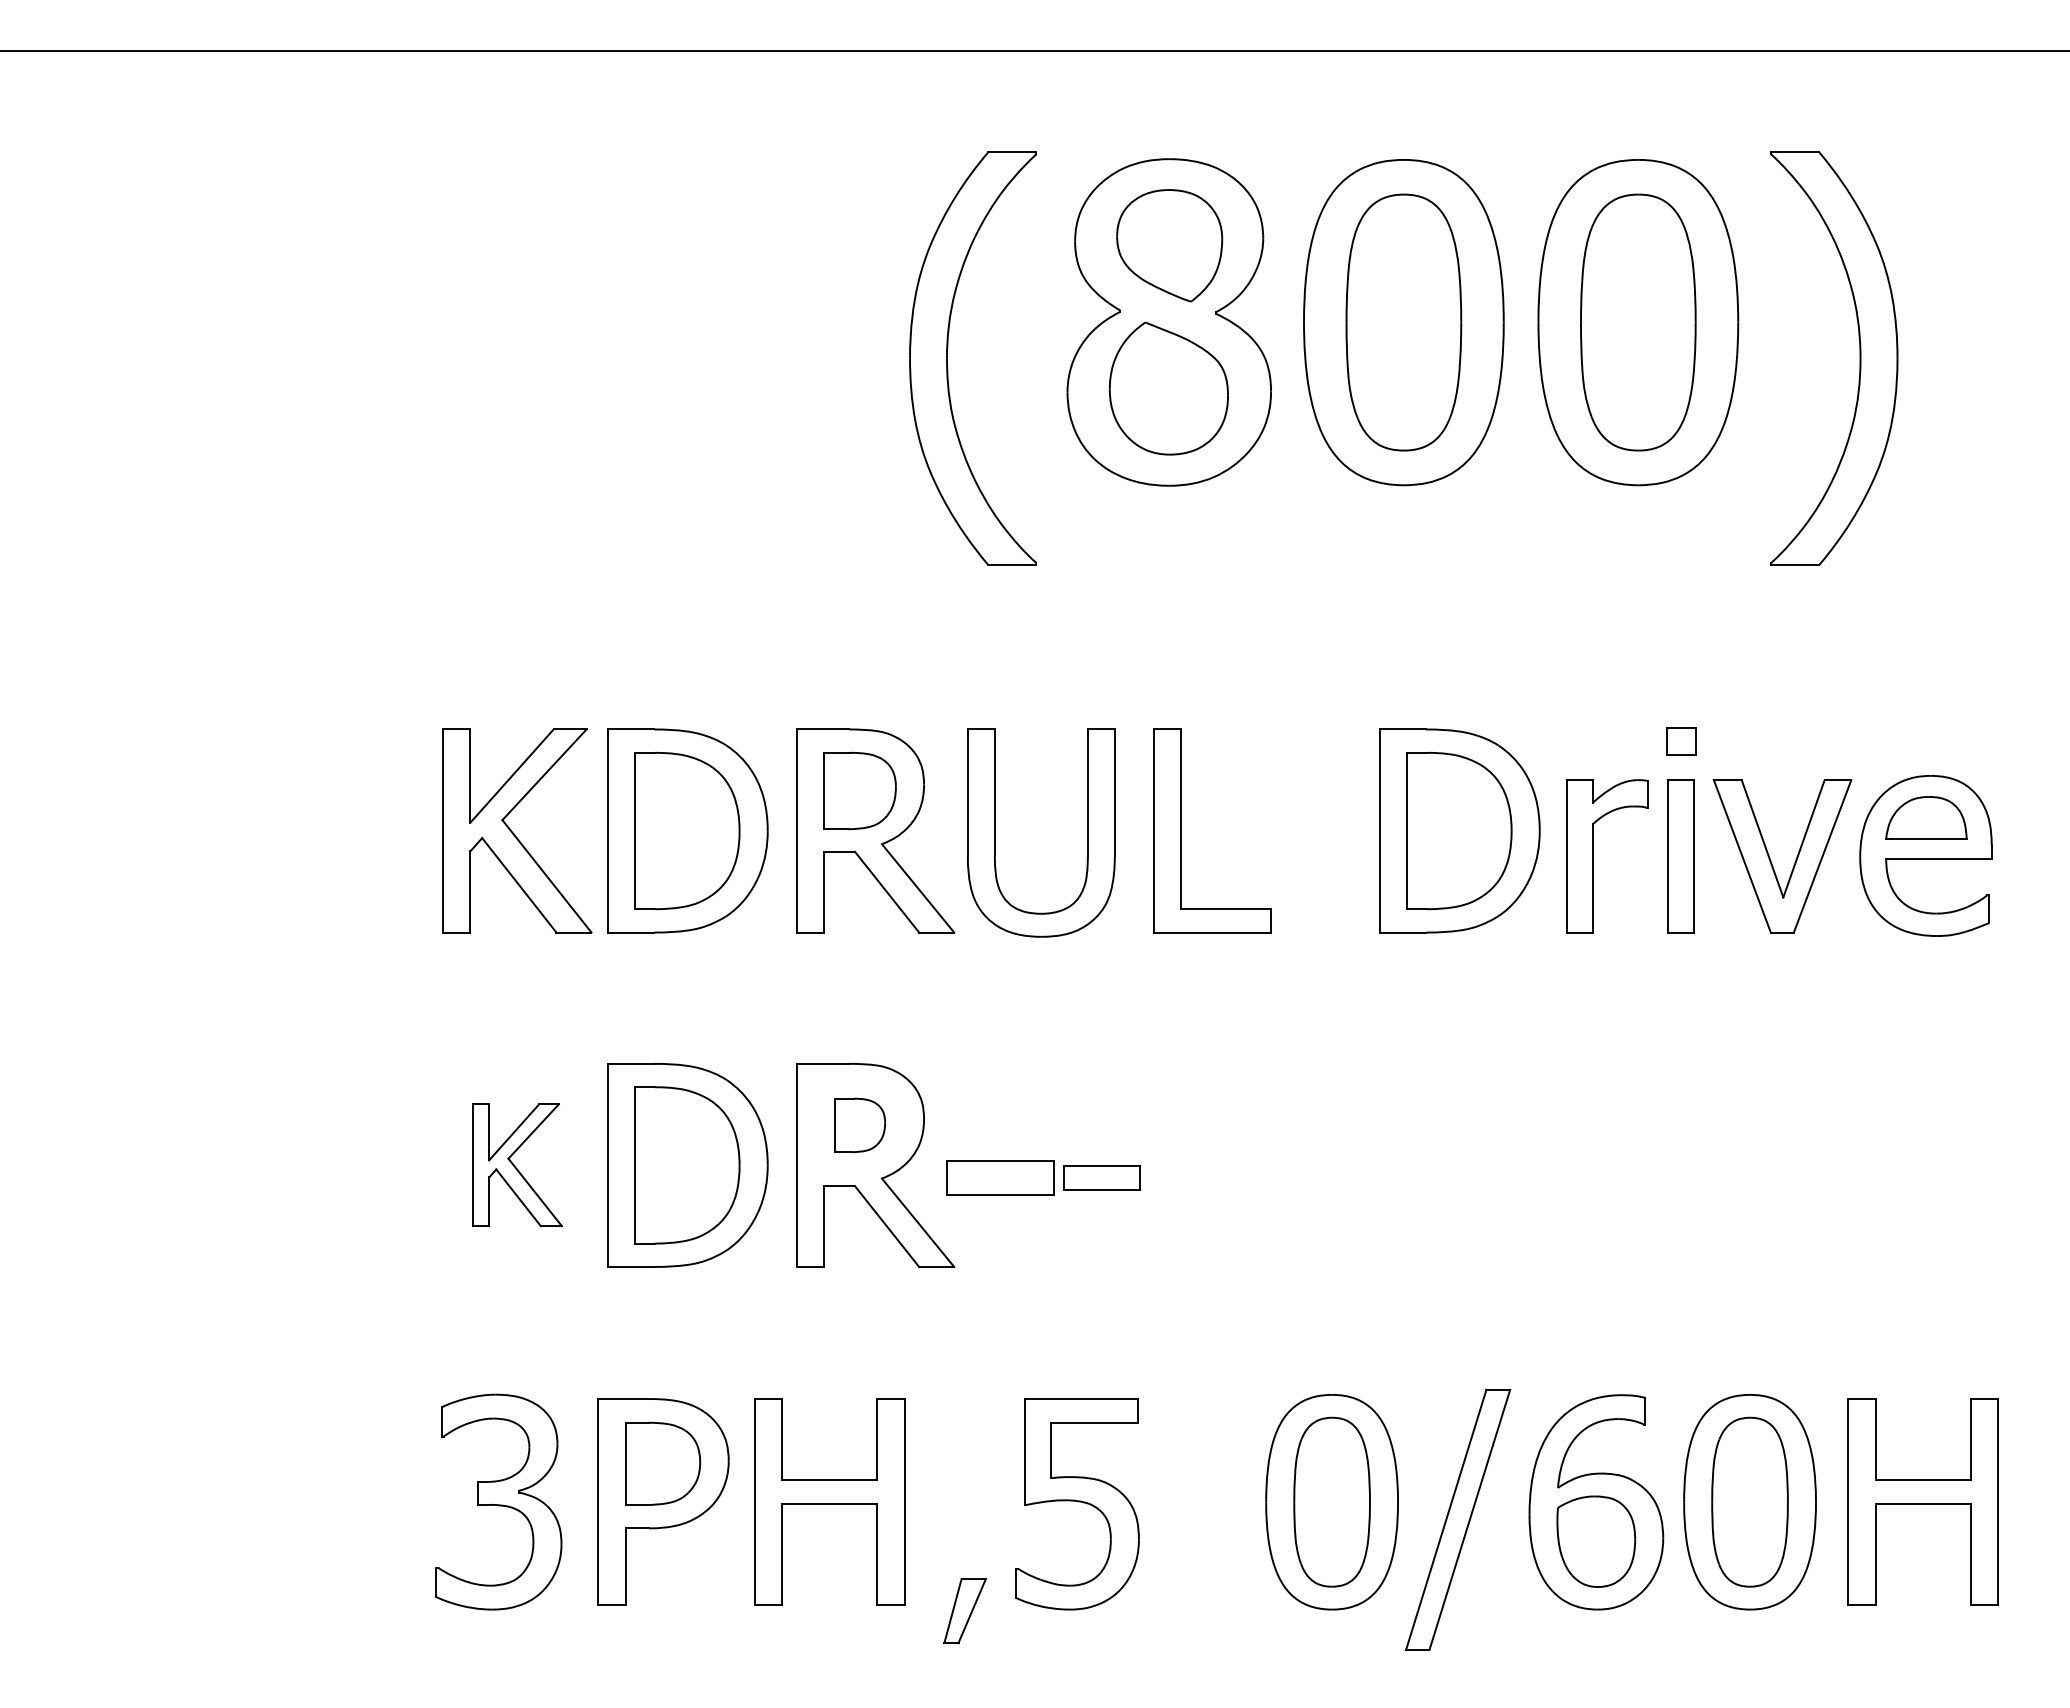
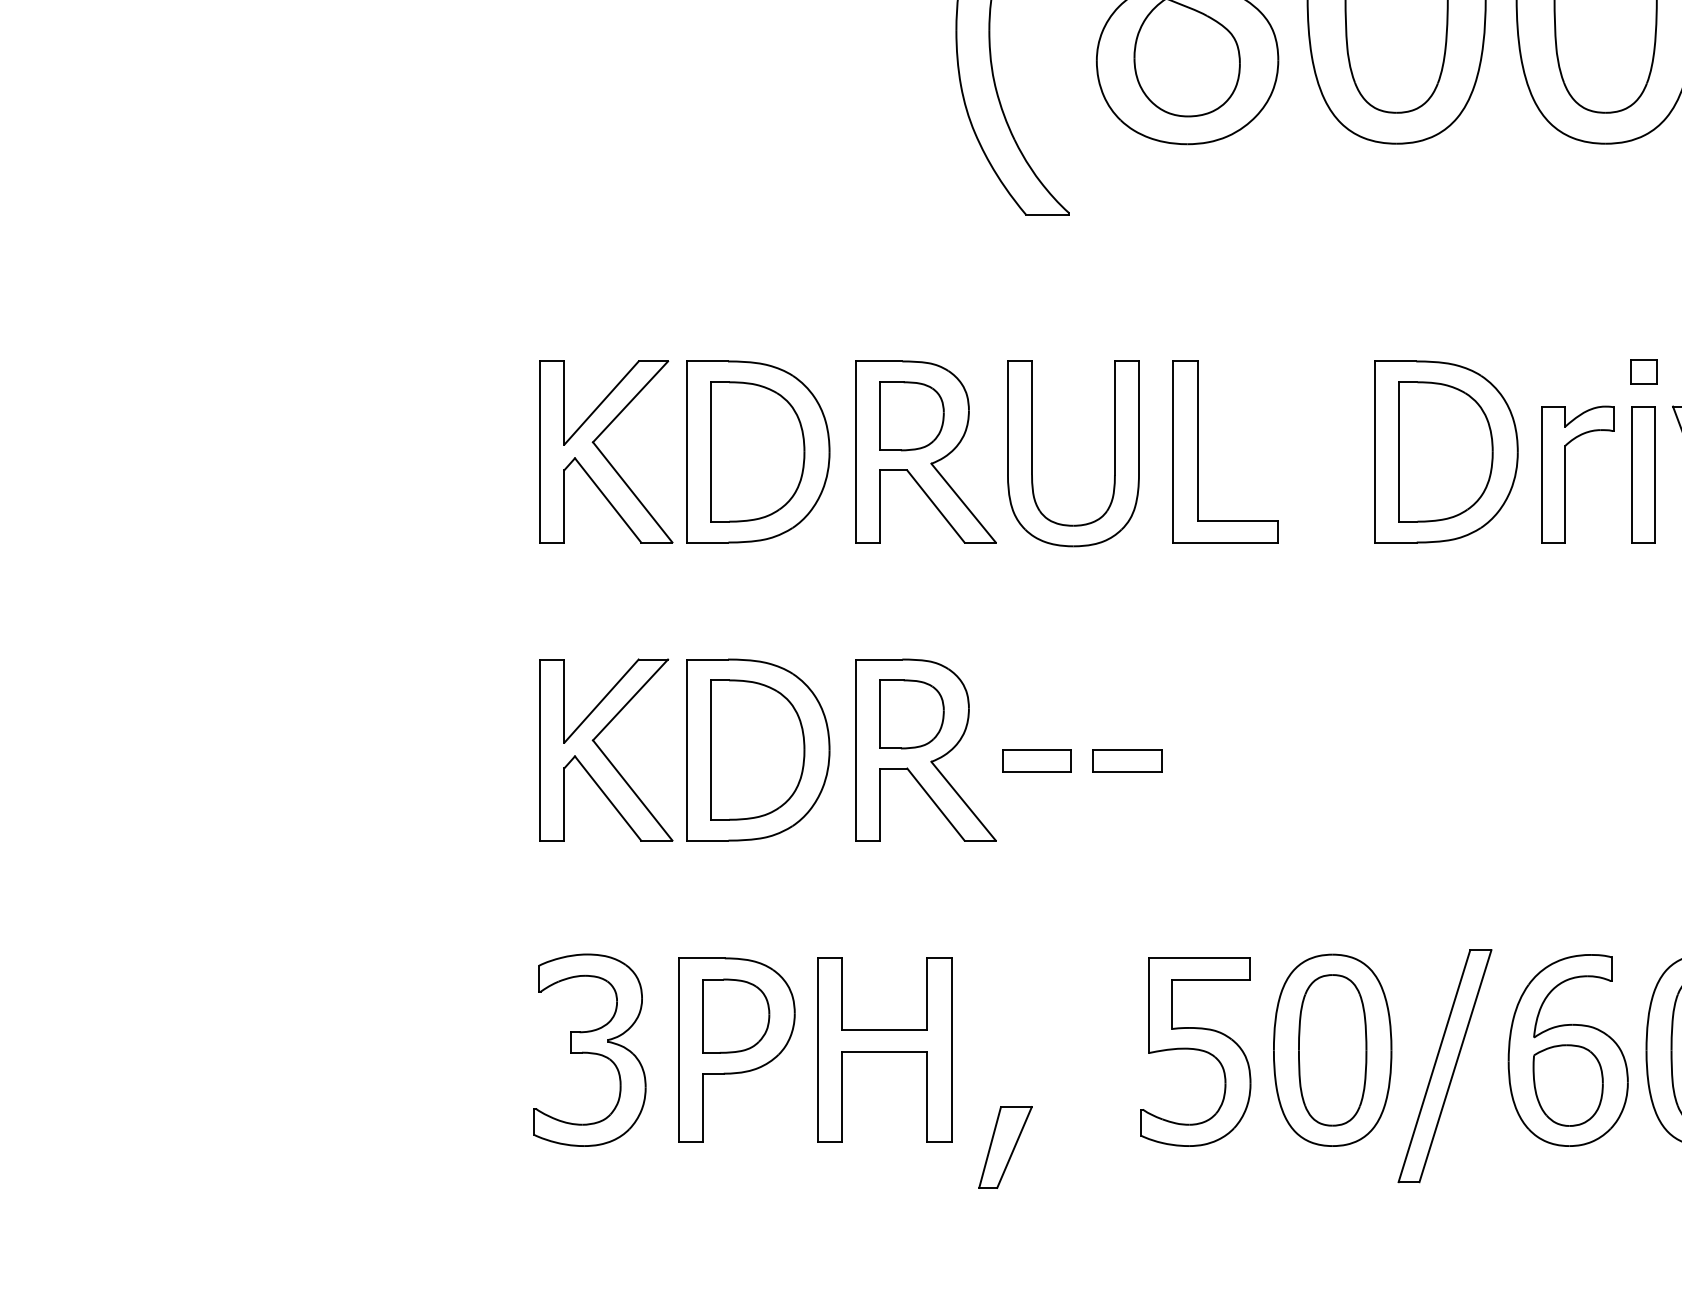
part: (859, 1125) -> (911, 714), size x1.43
part: (517, 1164) -> (606, 749), size x1.67
part: (1000, 1177) -> (1037, 760), size x0.71
part: (1077, 1504) -> (1195, 1052), moved
part: (964, 1610) -> (1004, 1146), size x1.43

